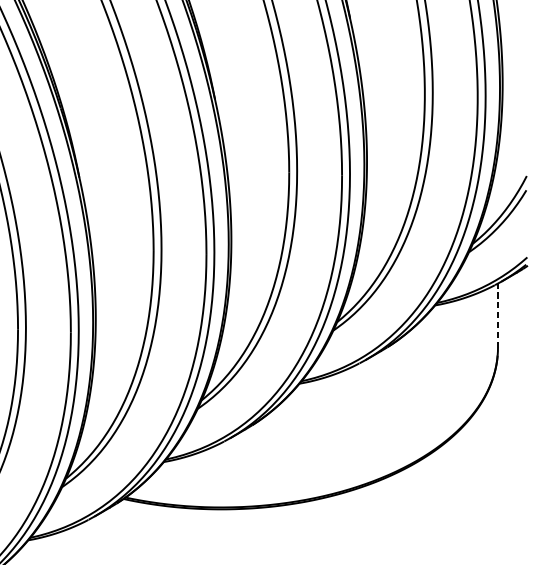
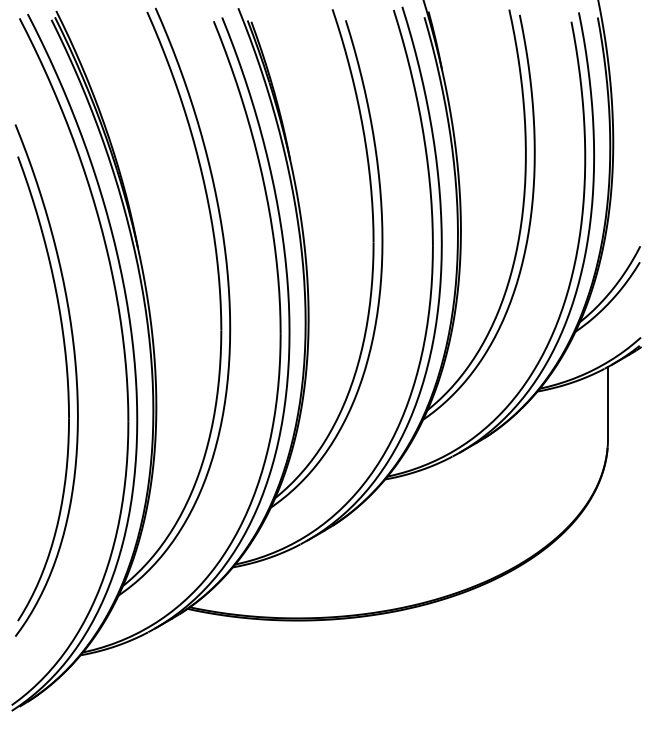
line: (498, 315) -> (608, 402), dashed -> solid

